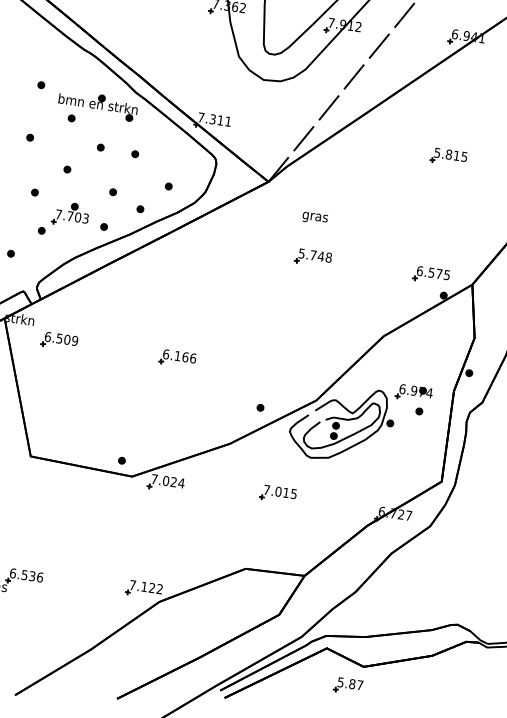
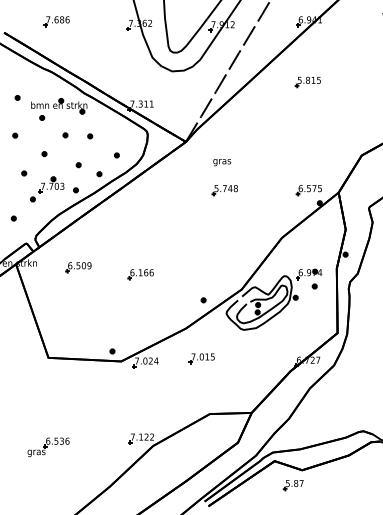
part: (447, 157) -> (307, 82), moved
part: (59, 341) -> (78, 267), moved
part: (277, 493) -> (201, 358), moved

